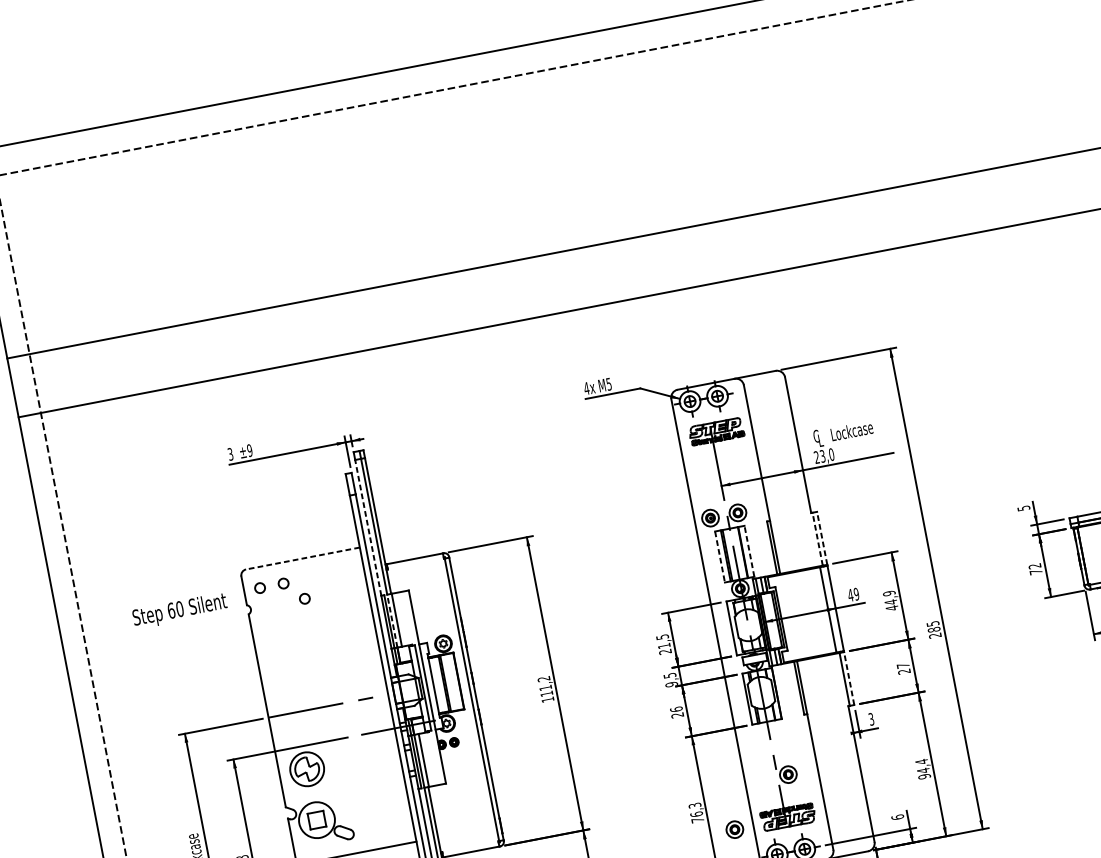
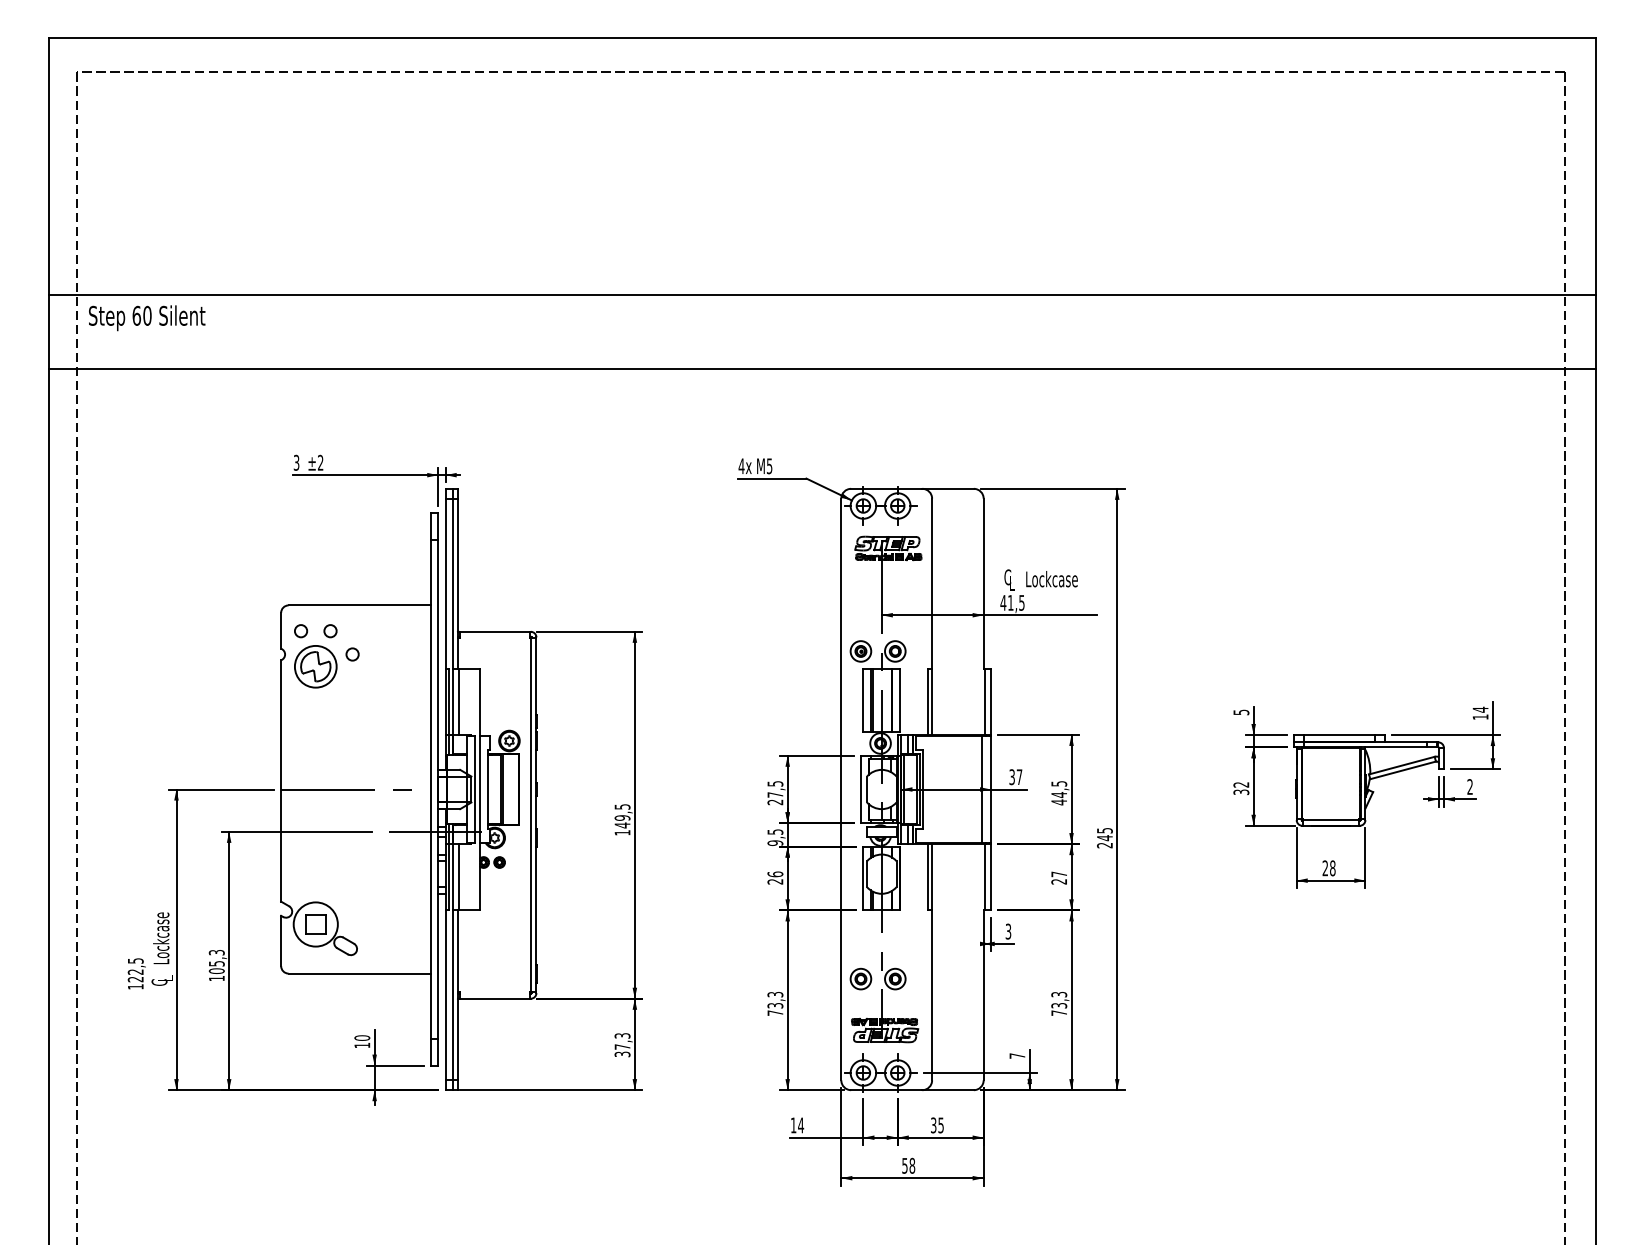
text: (249, 450) -> (320, 462), ±9 -> ±2
text: (824, 455) -> (1012, 602), 23,0 -> 41,5
line: (368, 527) -> (445, 583), dashed -> solid
line: (817, 538) -> (985, 701), dashed -> solid
line: (822, 538) -> (991, 701), dashed -> solid
line: (749, 551) -> (900, 700), dashed -> solid
line: (720, 556) -> (863, 700), dashed -> solid
line: (302, 558) -> (359, 605), dashed -> solid
text: (1036, 572) -> (1241, 792), 72 -> 32
text: (888, 593) -> (1058, 783), 44,9 -> 44,5
text: (853, 595) -> (1015, 777), 49 -> 37
text: (180, 611) -> (147, 318), moved
line: (392, 620) -> (453, 701), dashed -> solid
text: (933, 630) -> (1104, 838), 285 -> 245
text: (664, 645) -> (775, 794), 21,5 -> 27,5
line: (849, 677) -> (991, 876), dashed -> solid
text: (545, 686) -> (622, 816), 111,2 -> 149,5
text: (923, 768) -> (1059, 1003), 94,4 -> 73,3
part: (306, 769) -> (315, 666), moved
text: (696, 814) -> (775, 1005), 76,3 -> 73,3
text: (897, 816) -> (1017, 1055), 6 -> 7
part: (734, 829) -> (860, 978), moved

